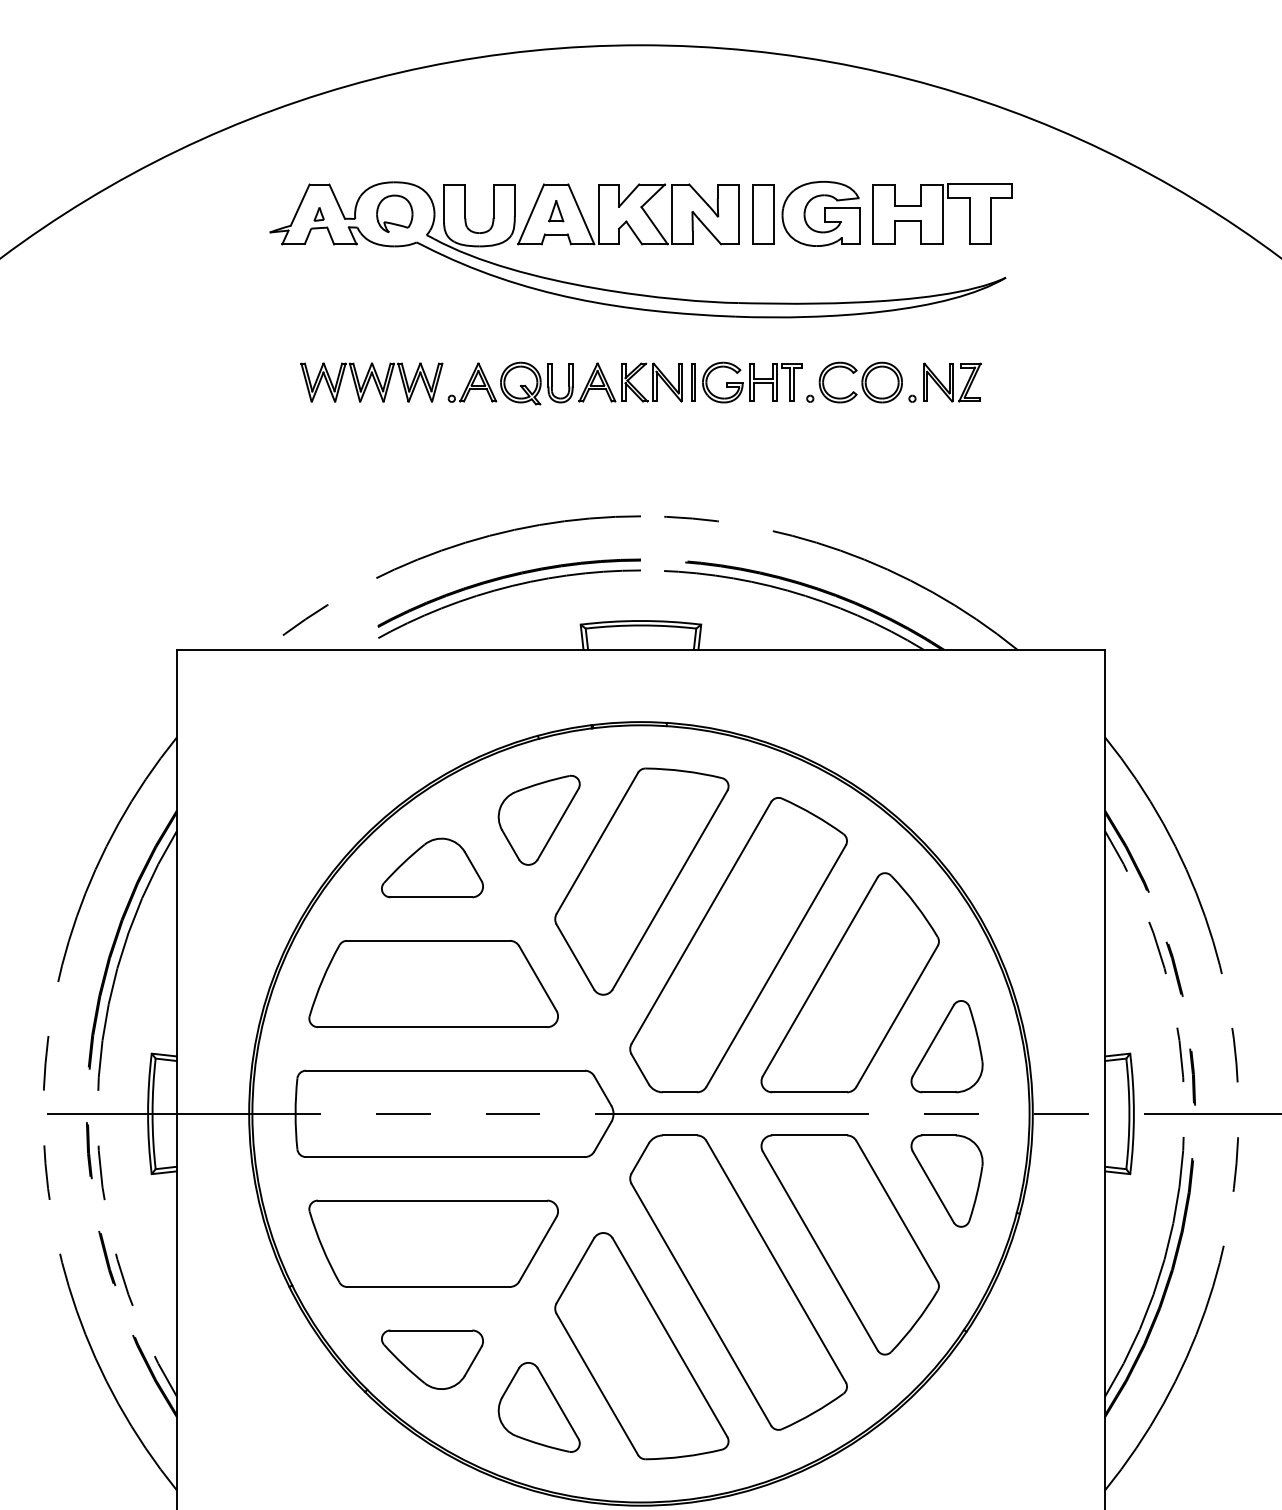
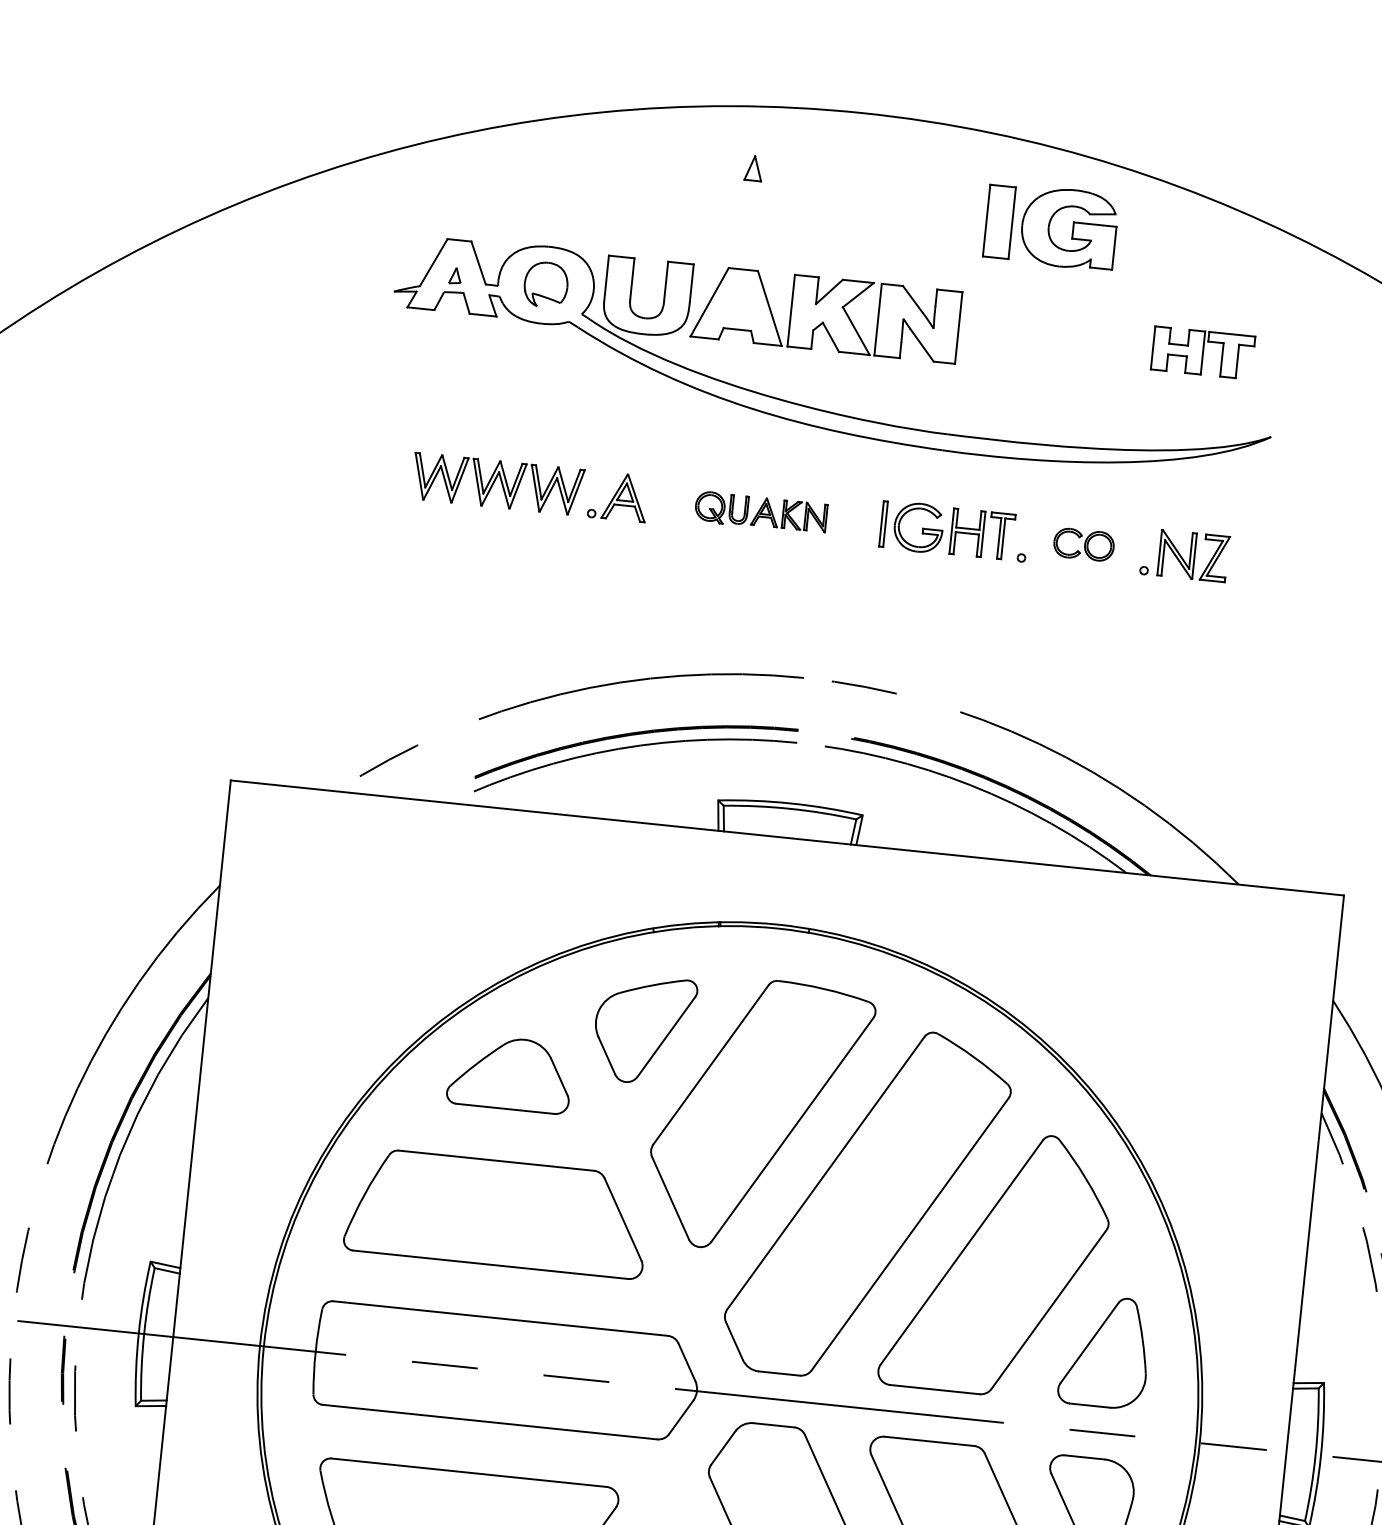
part: (556, 211) -> (754, 168), moved
part: (806, 213) -> (1051, 226), moved
part: (942, 213) -> (1203, 352), size x0.6
part: (860, 382) -> (1083, 544), size x0.6
part: (591, 383) -> (761, 512), size x0.6

